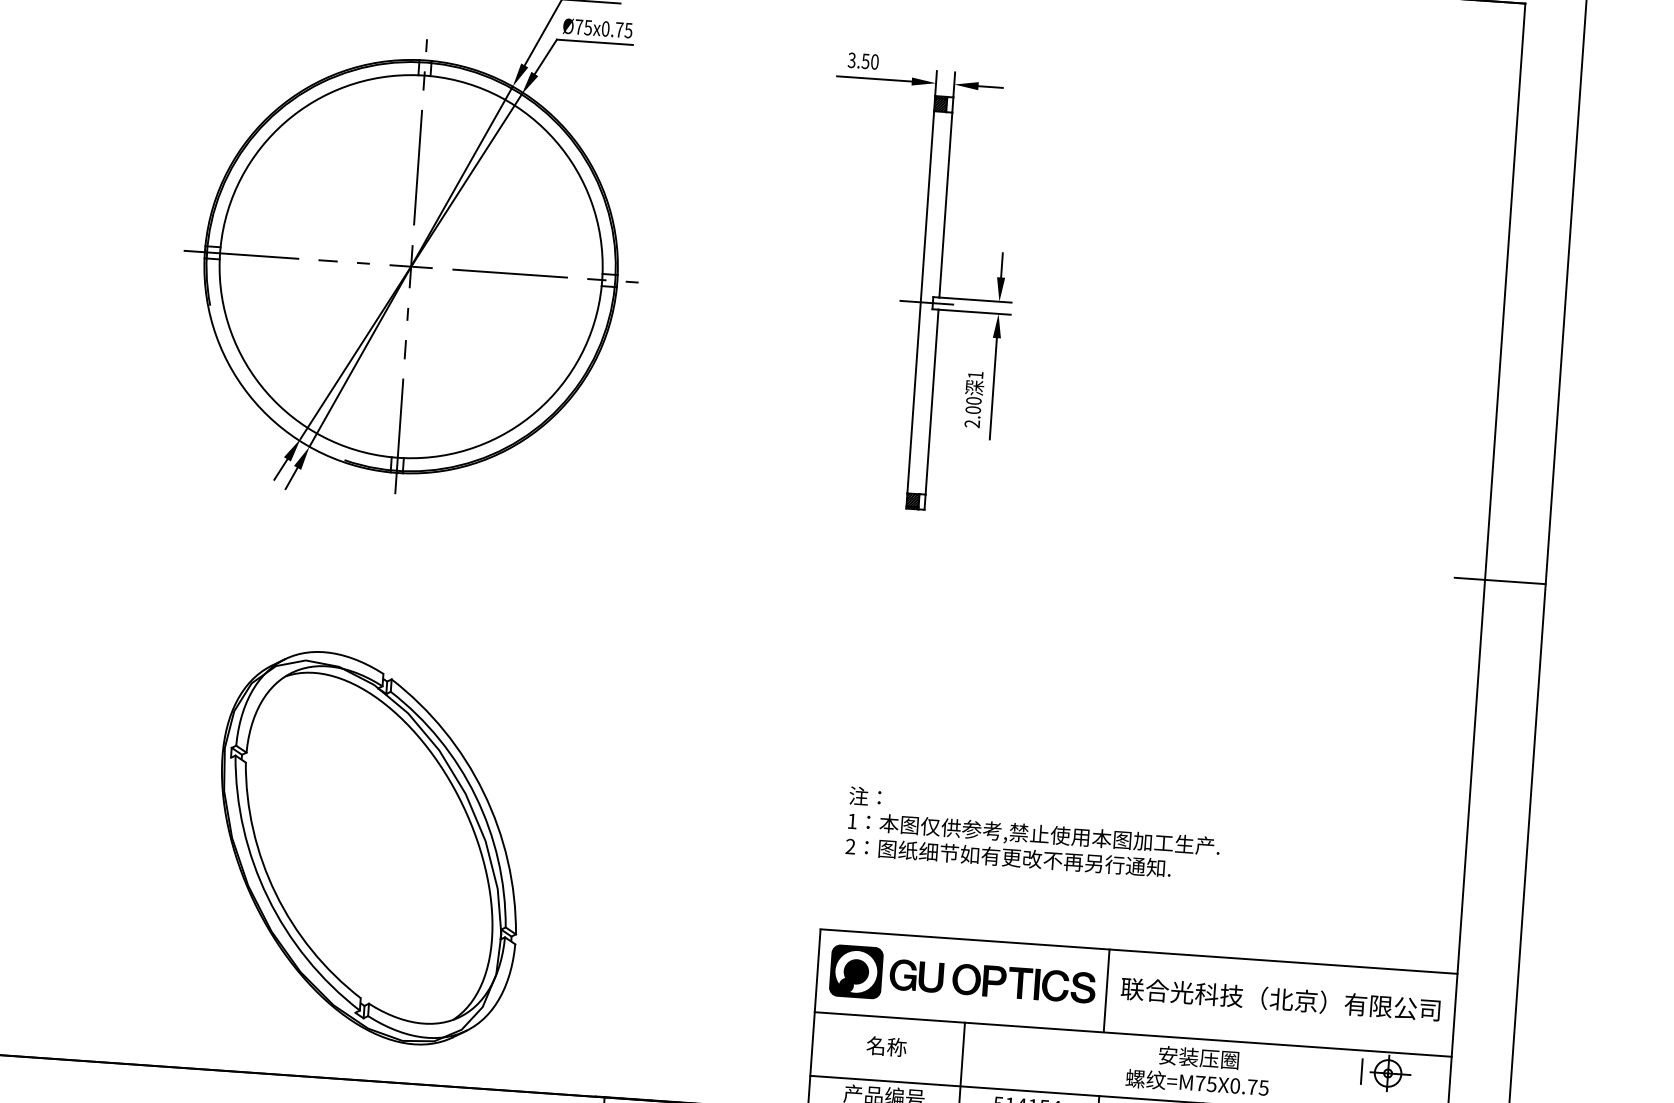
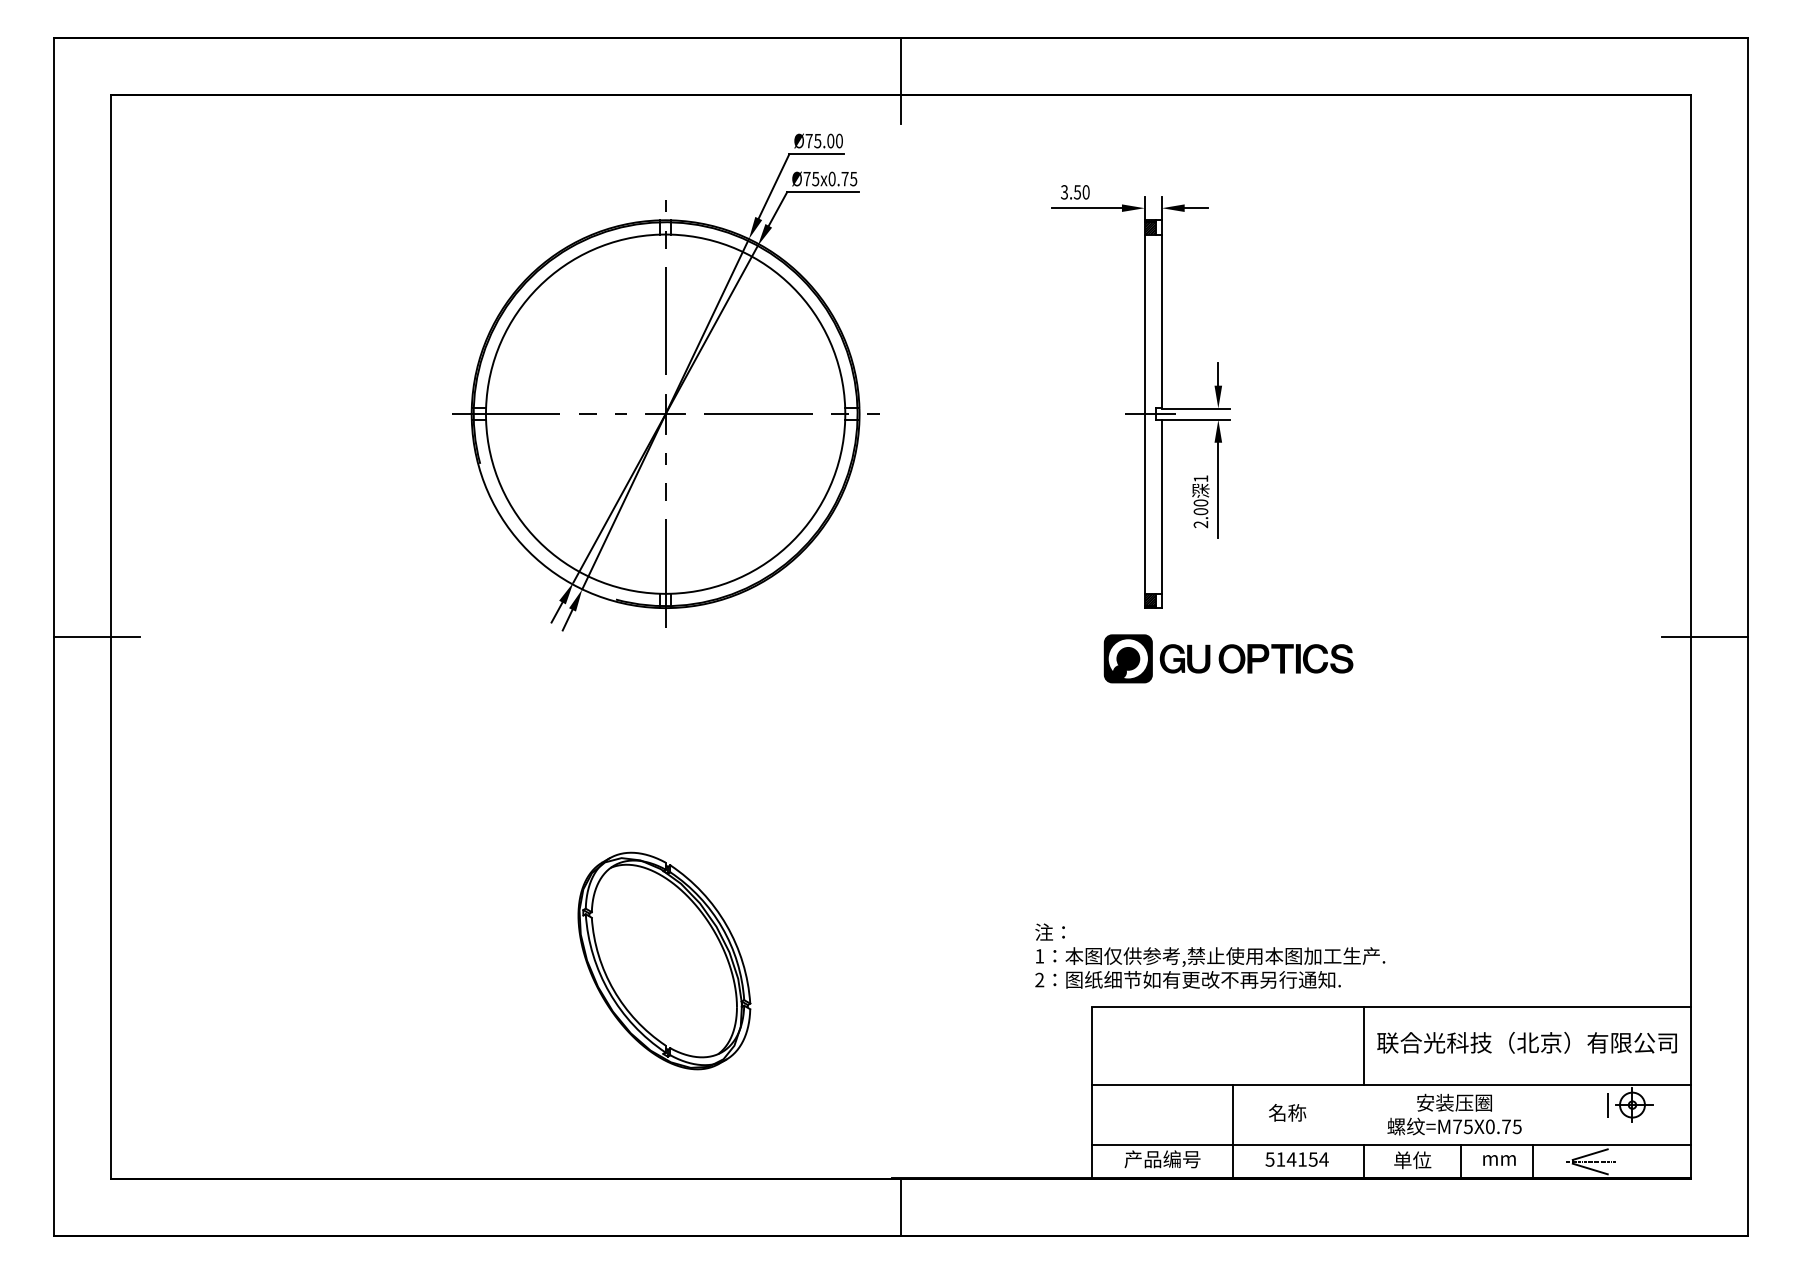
text: (1034, 833) -> (1210, 955), moved
part: (369, 847) -> (664, 960), size x0.6
part: (962, 978) -> (1228, 658), moved
text: (886, 1046) -> (1287, 1112), moved

